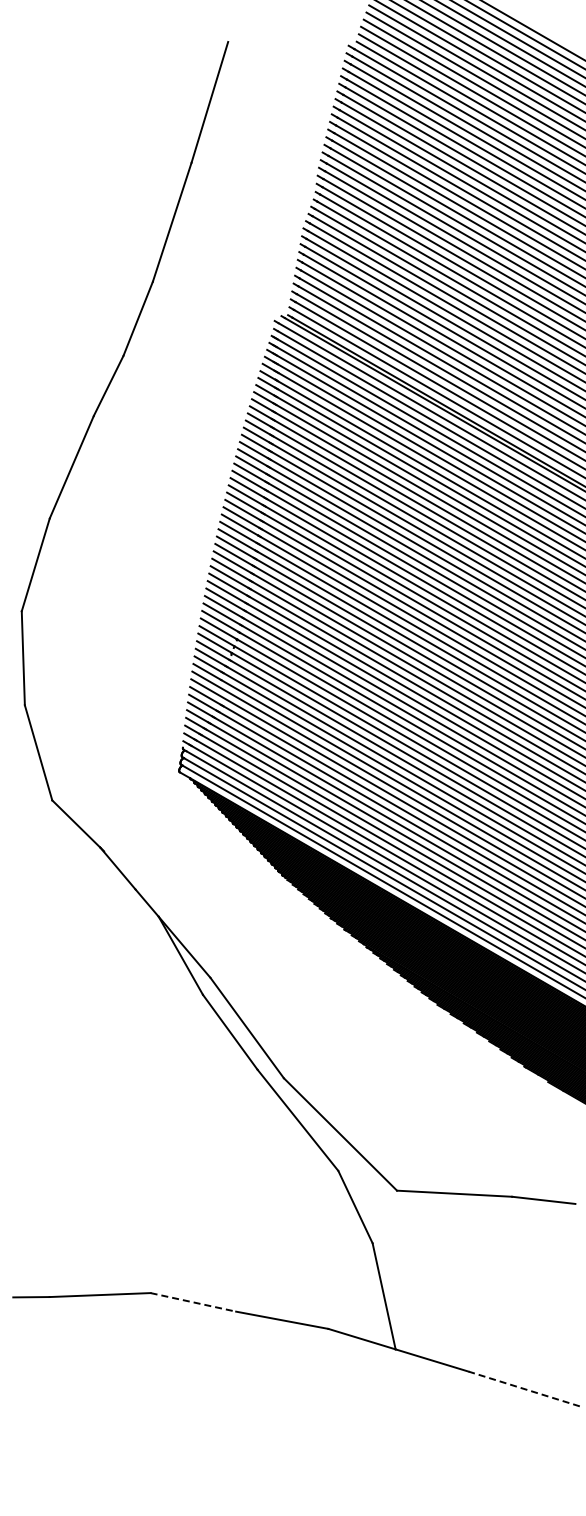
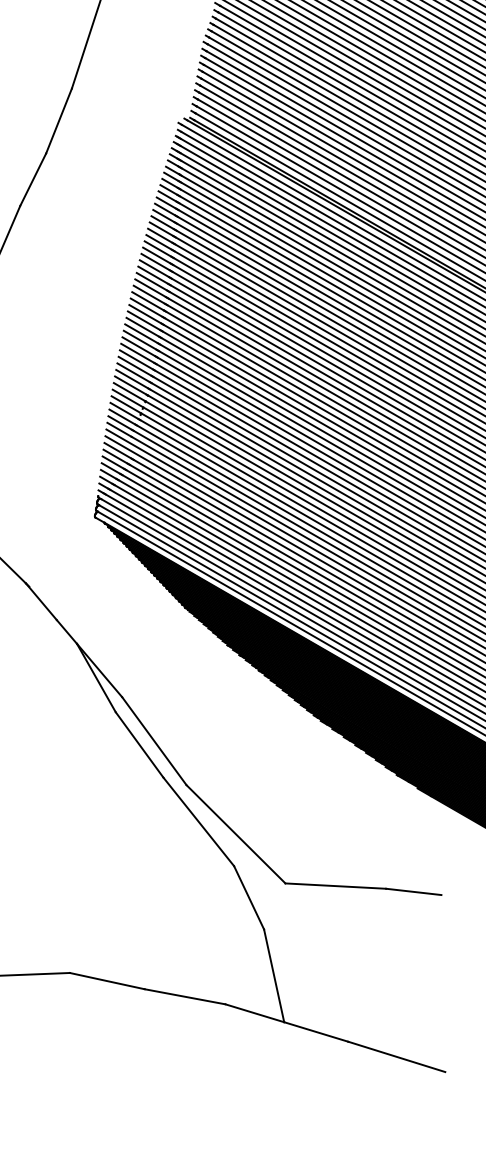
line: (193, 1302) -> (107, 981), dashed -> solid
line: (523, 1388) -> (396, 1056), dashed -> solid

